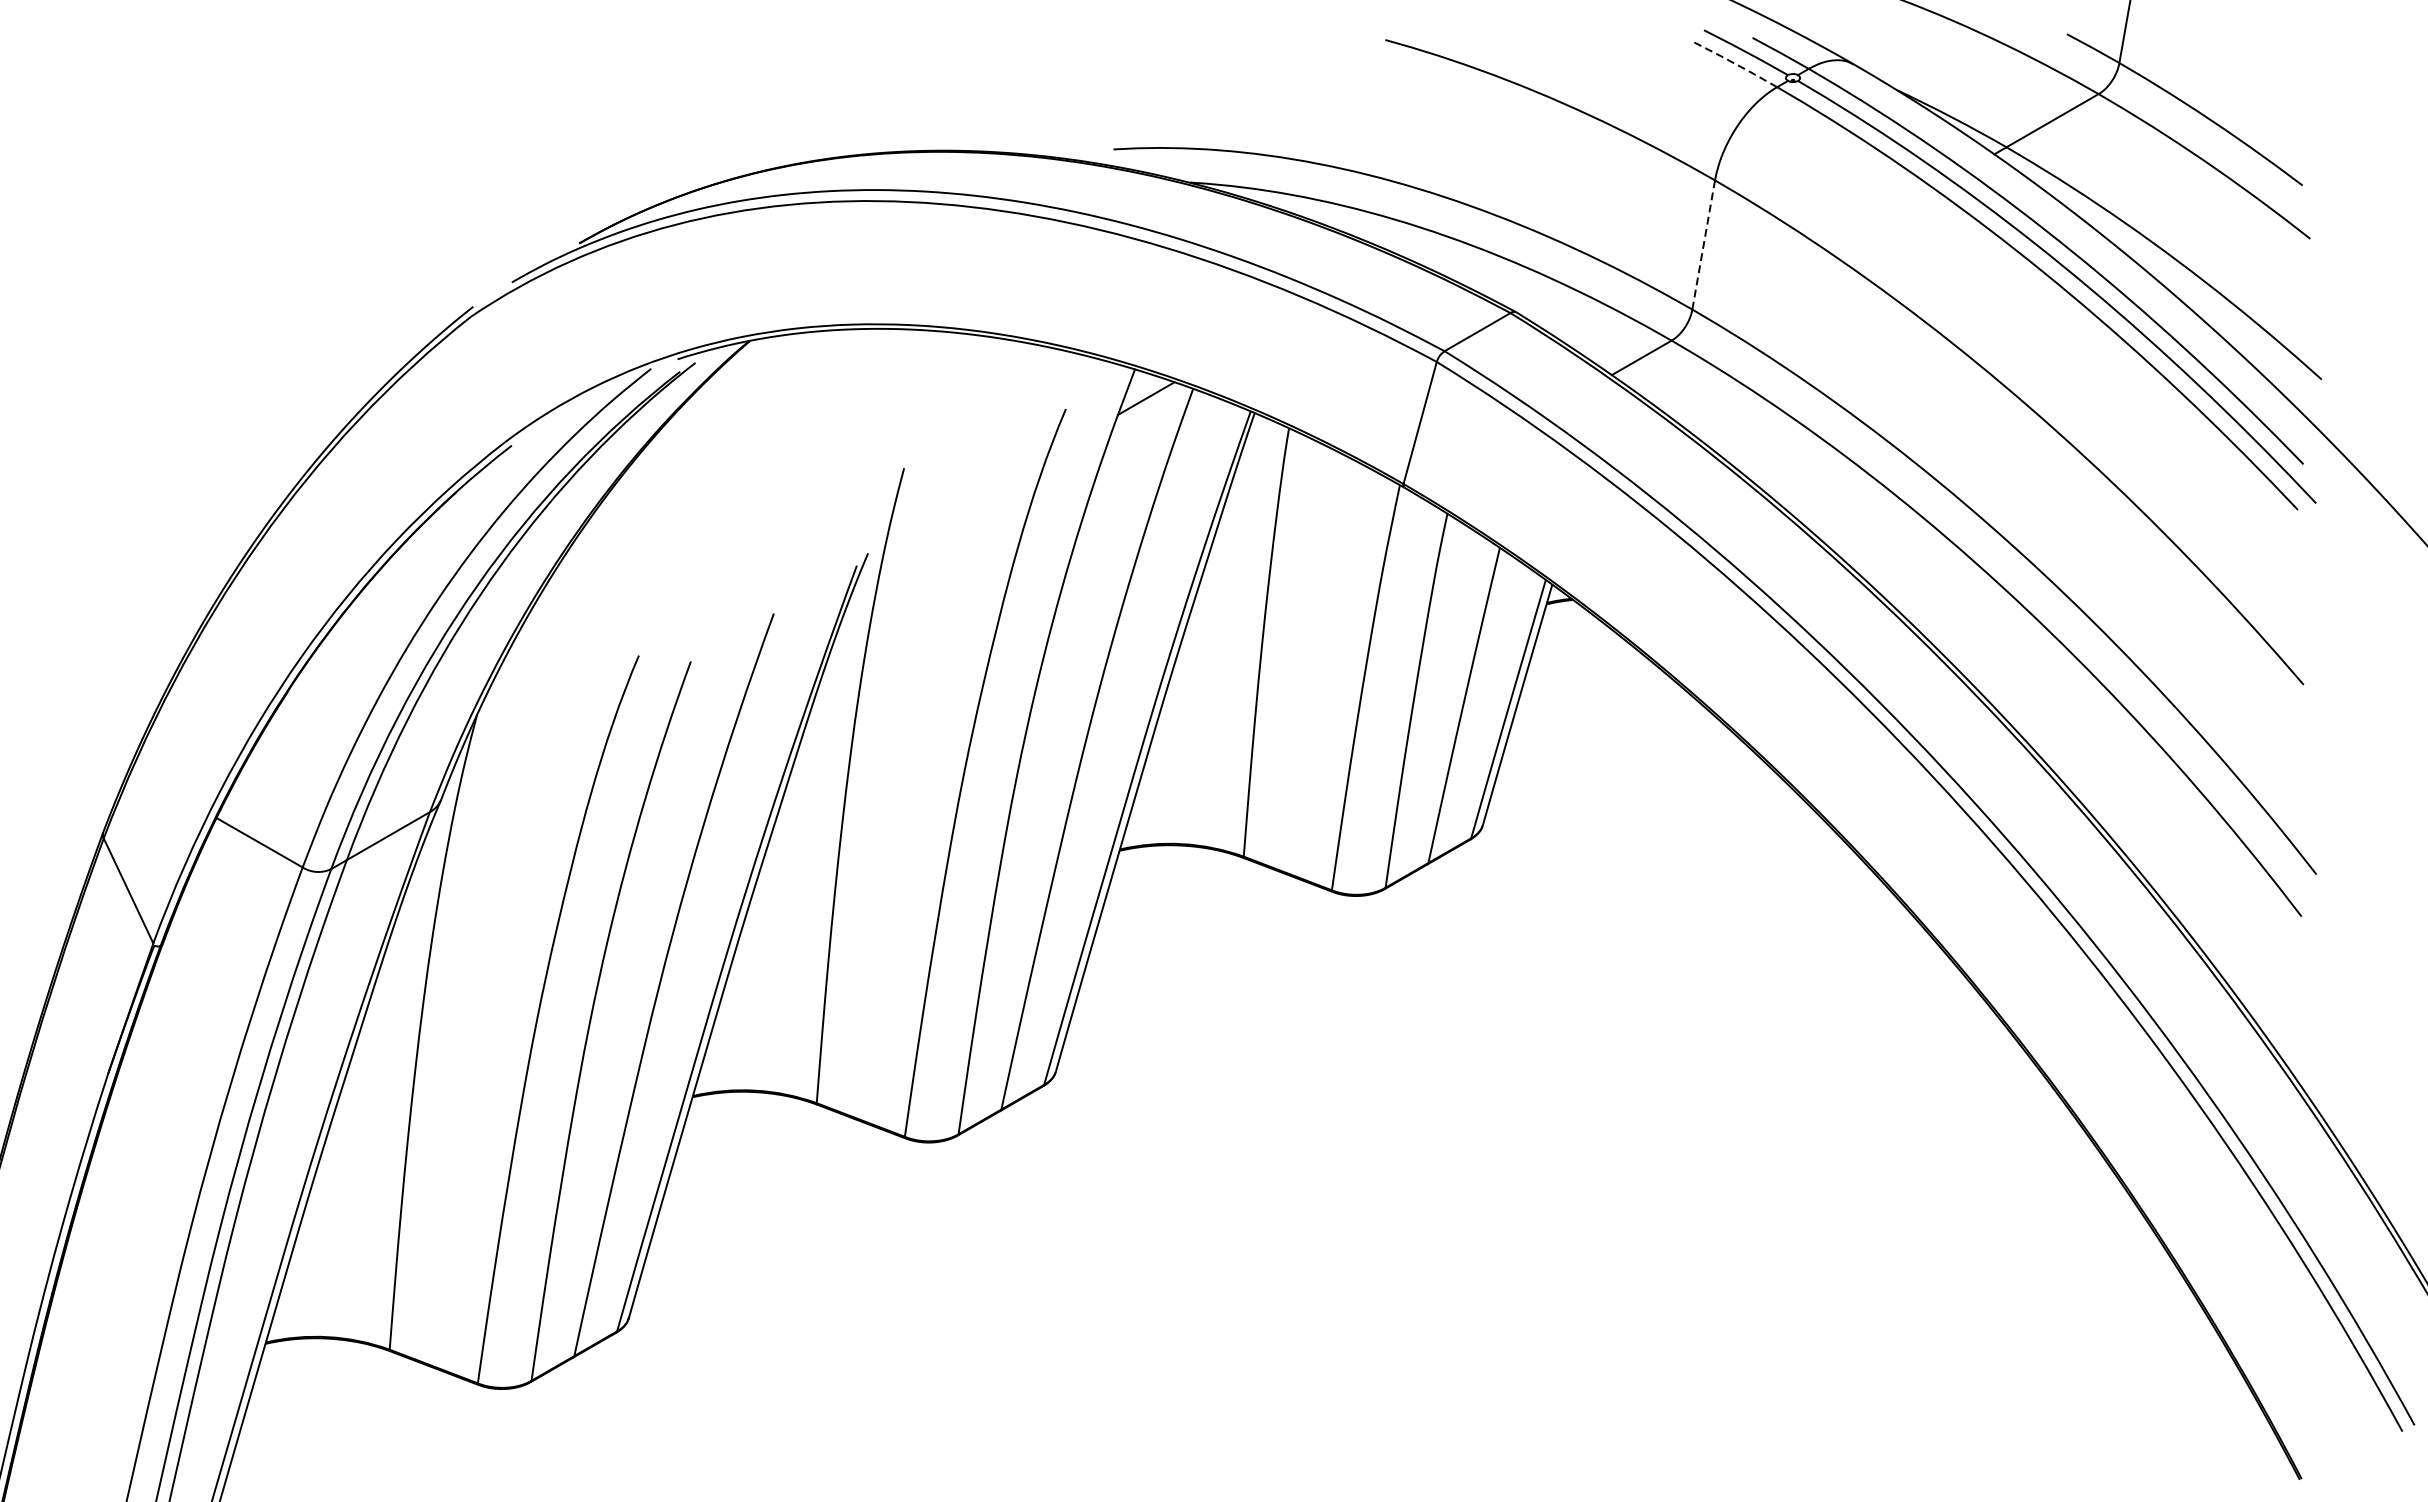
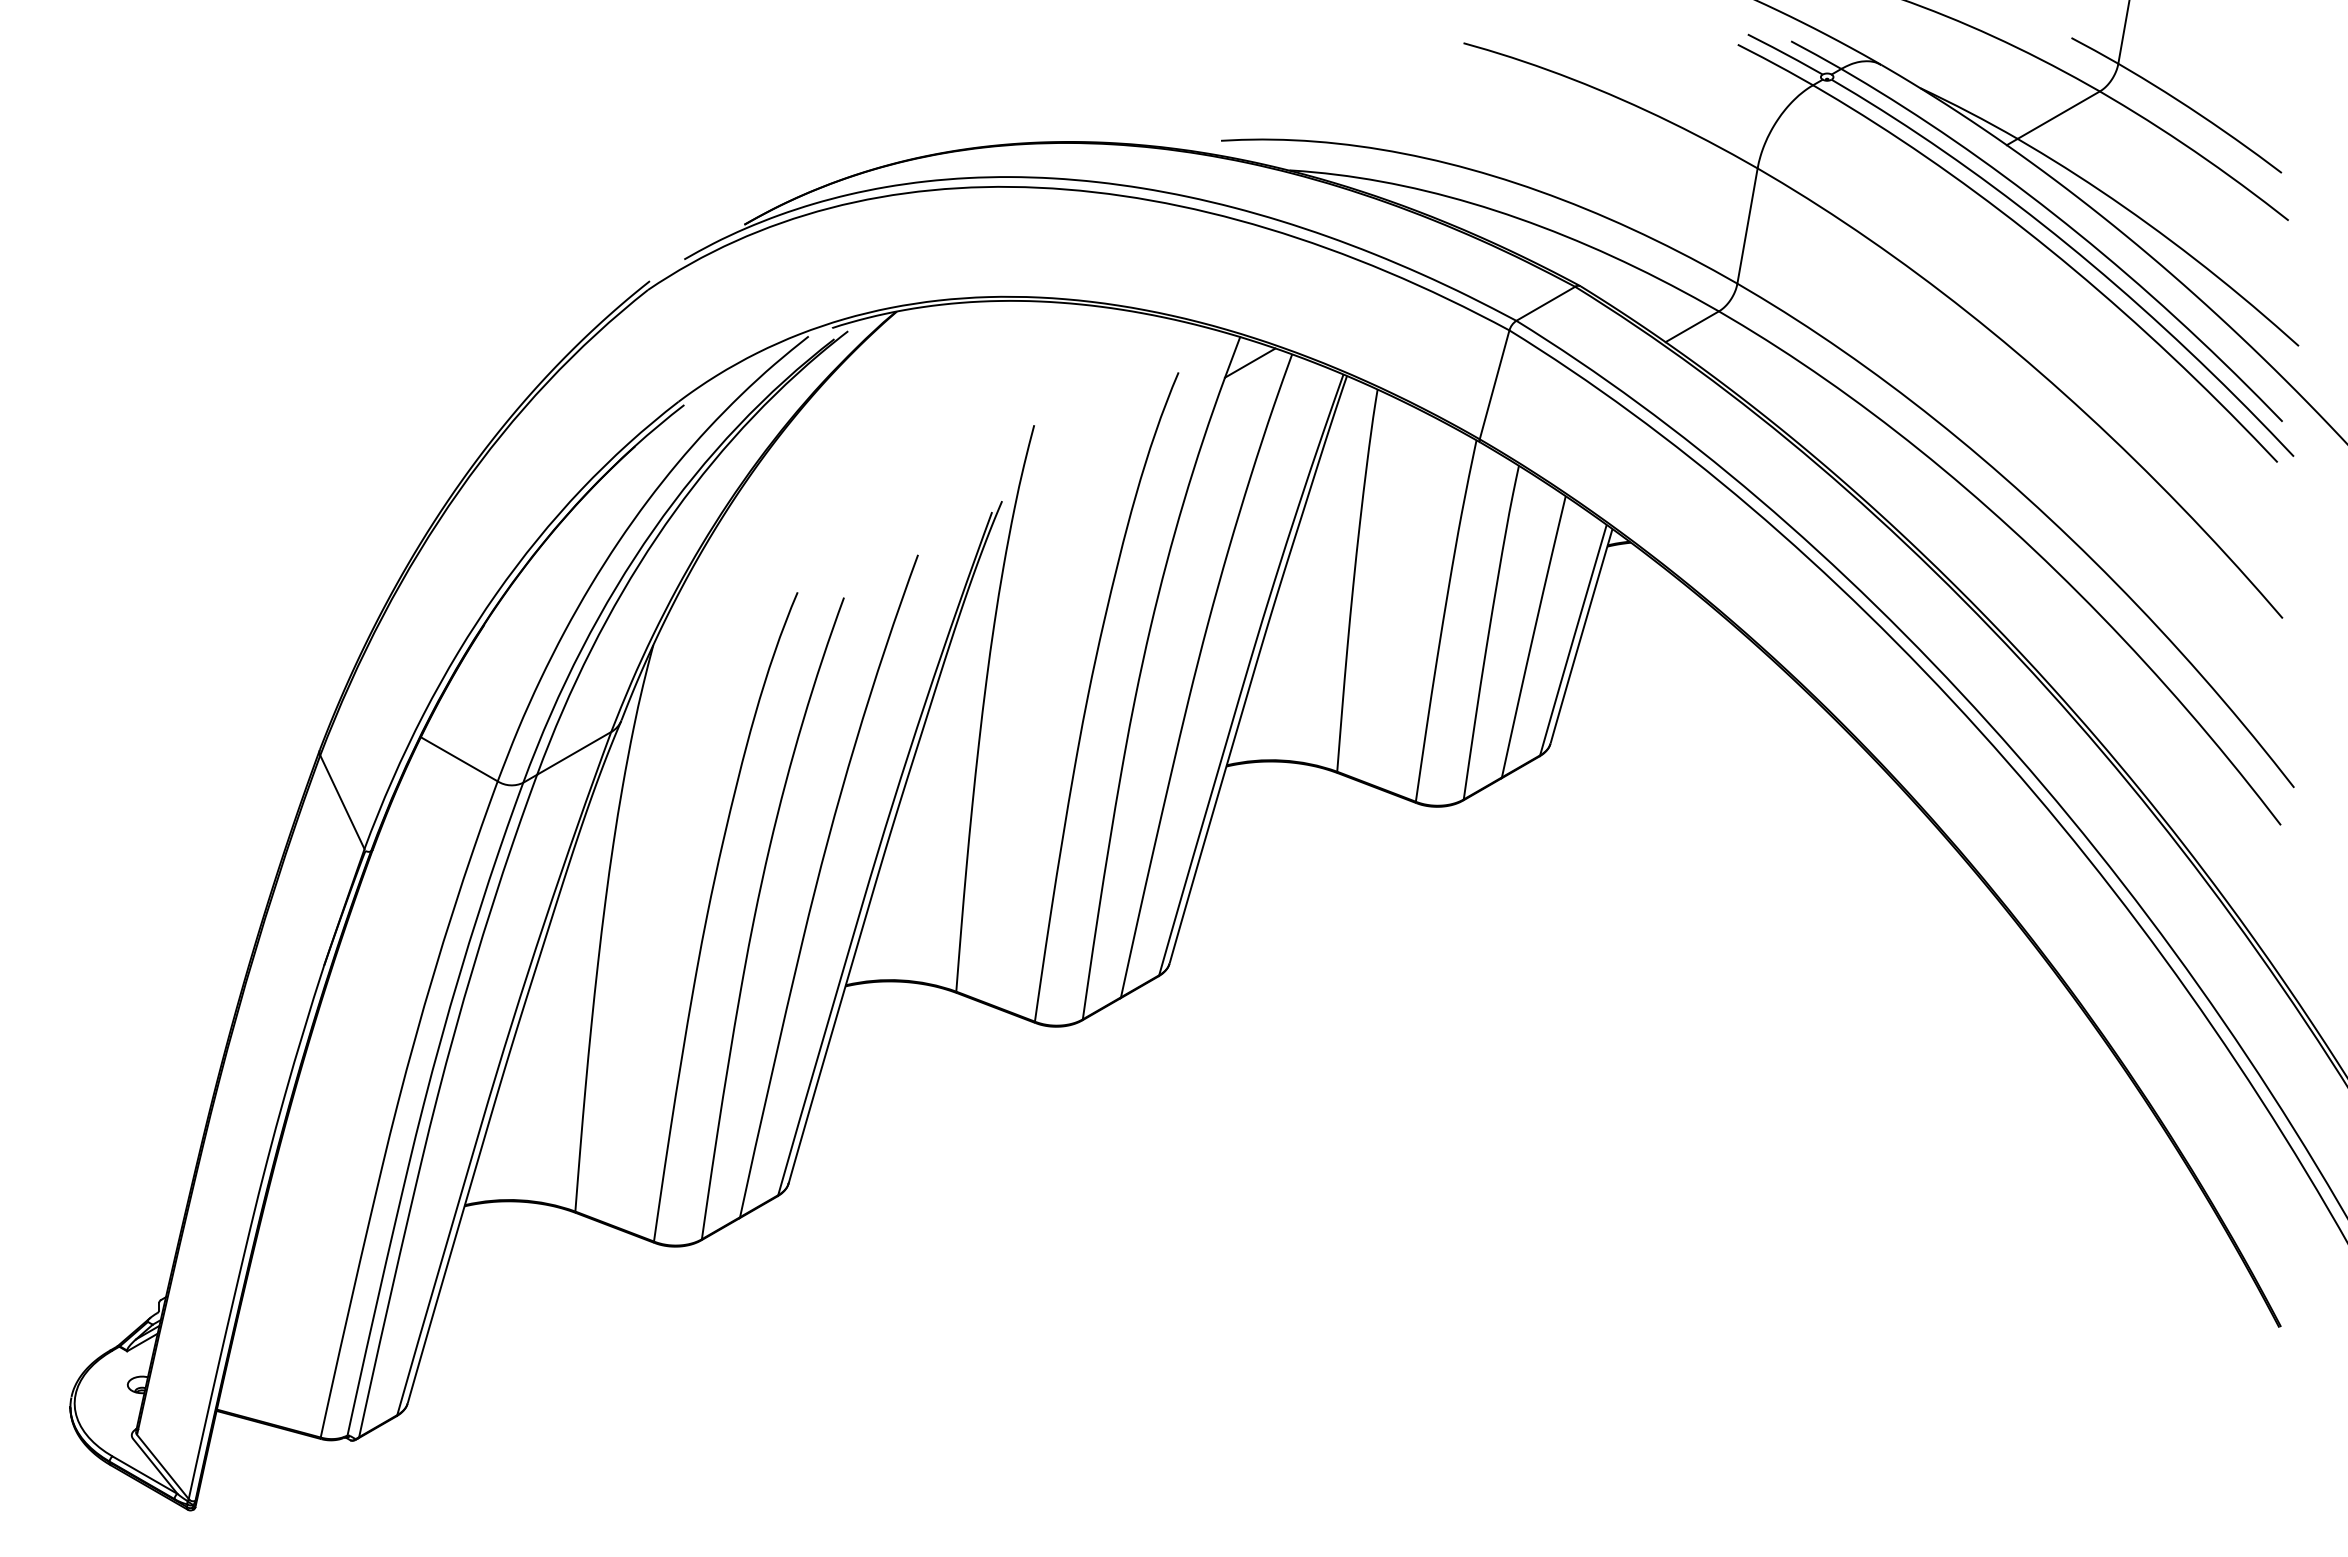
line: (1733, 63) -> (1774, 64), dashed -> solid
line: (1703, 244) -> (1747, 225), dashed -> solid

